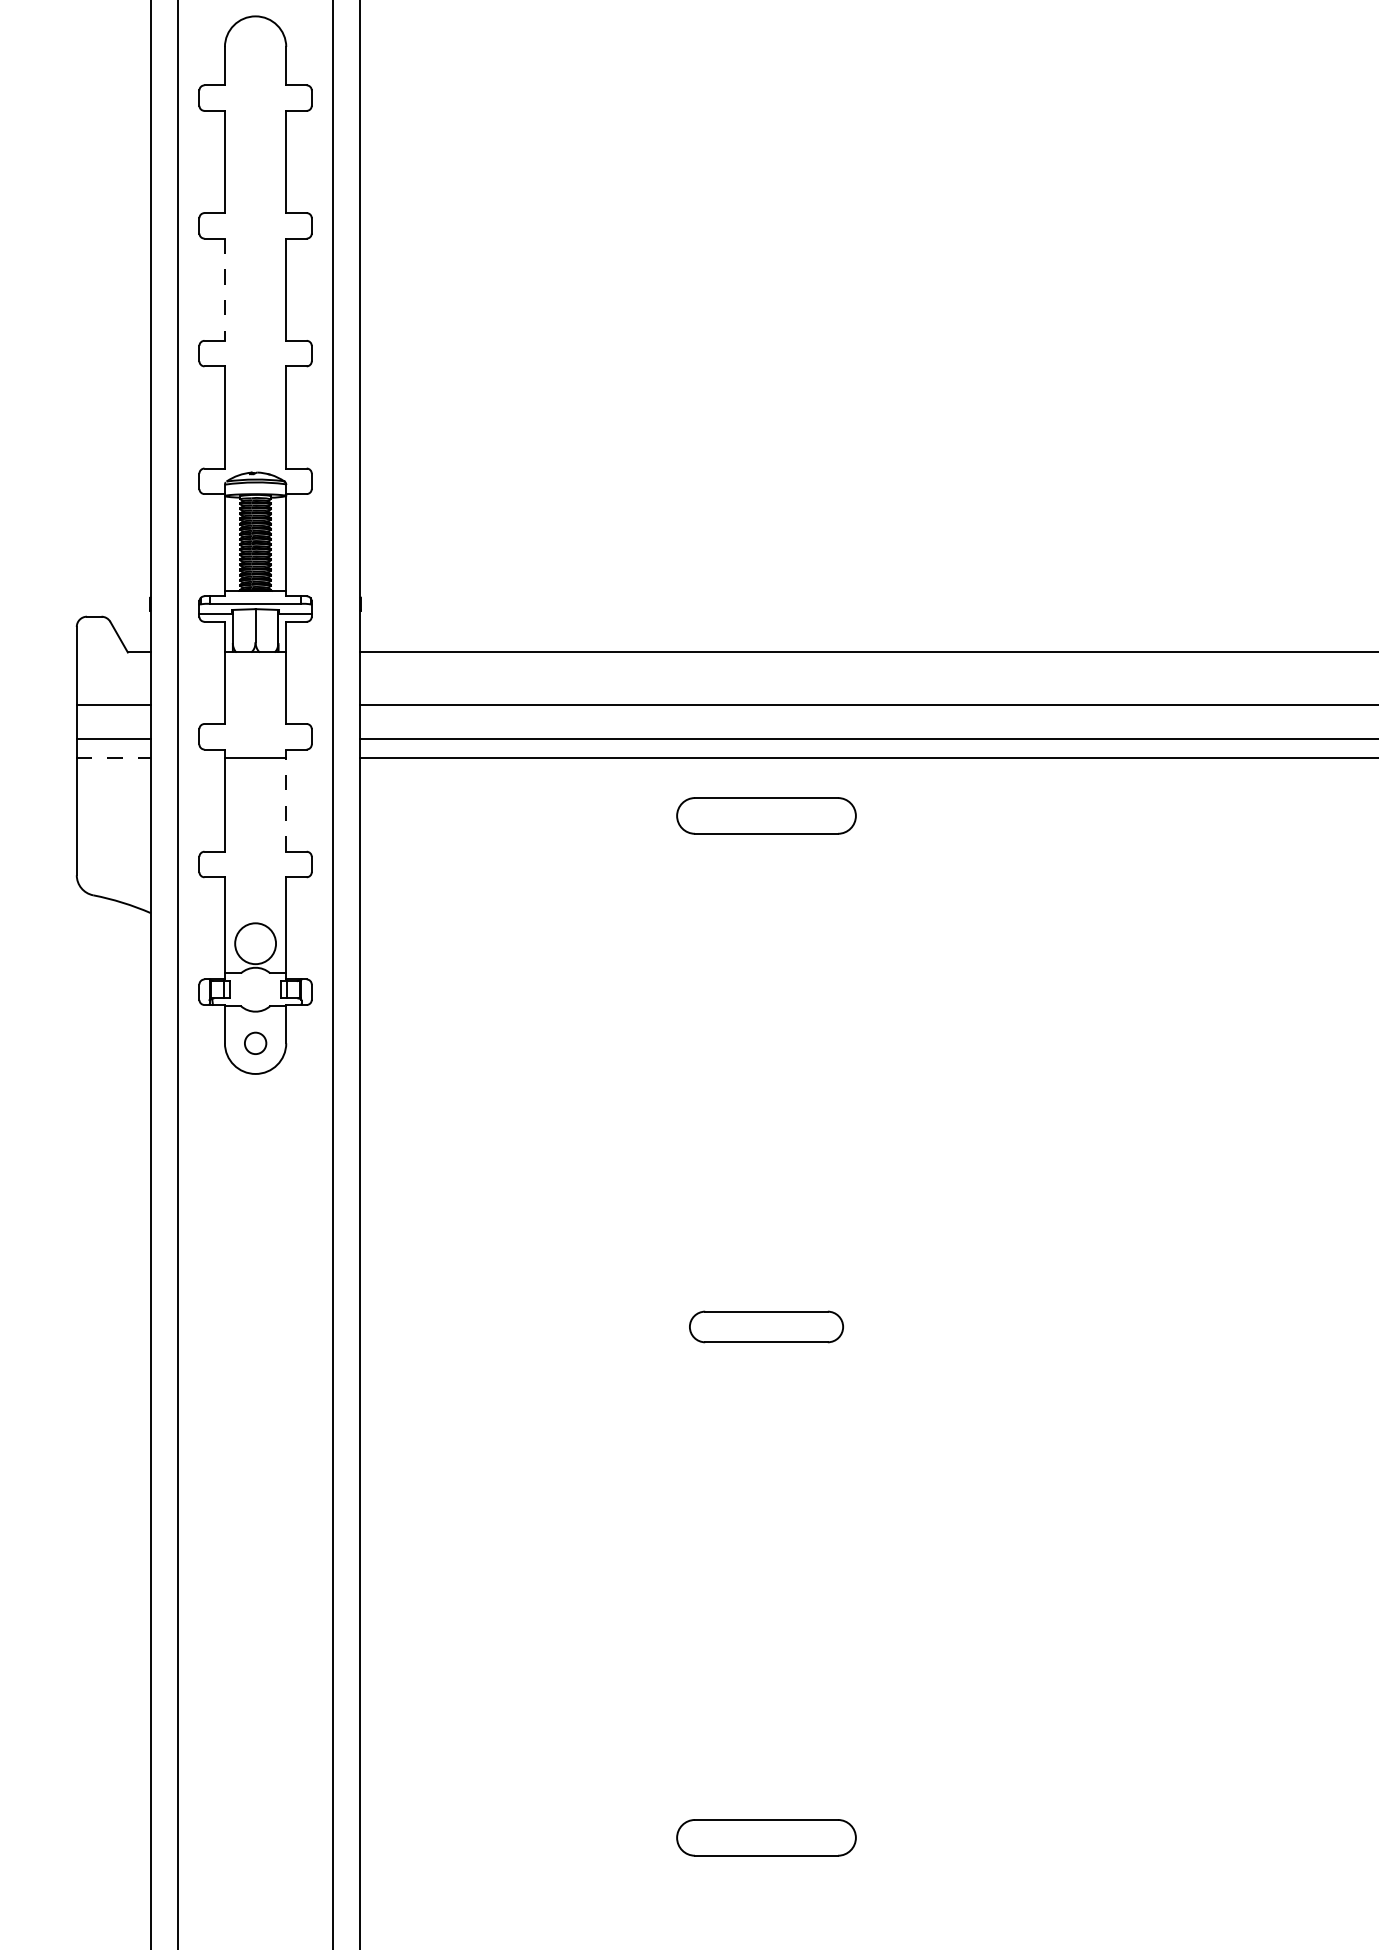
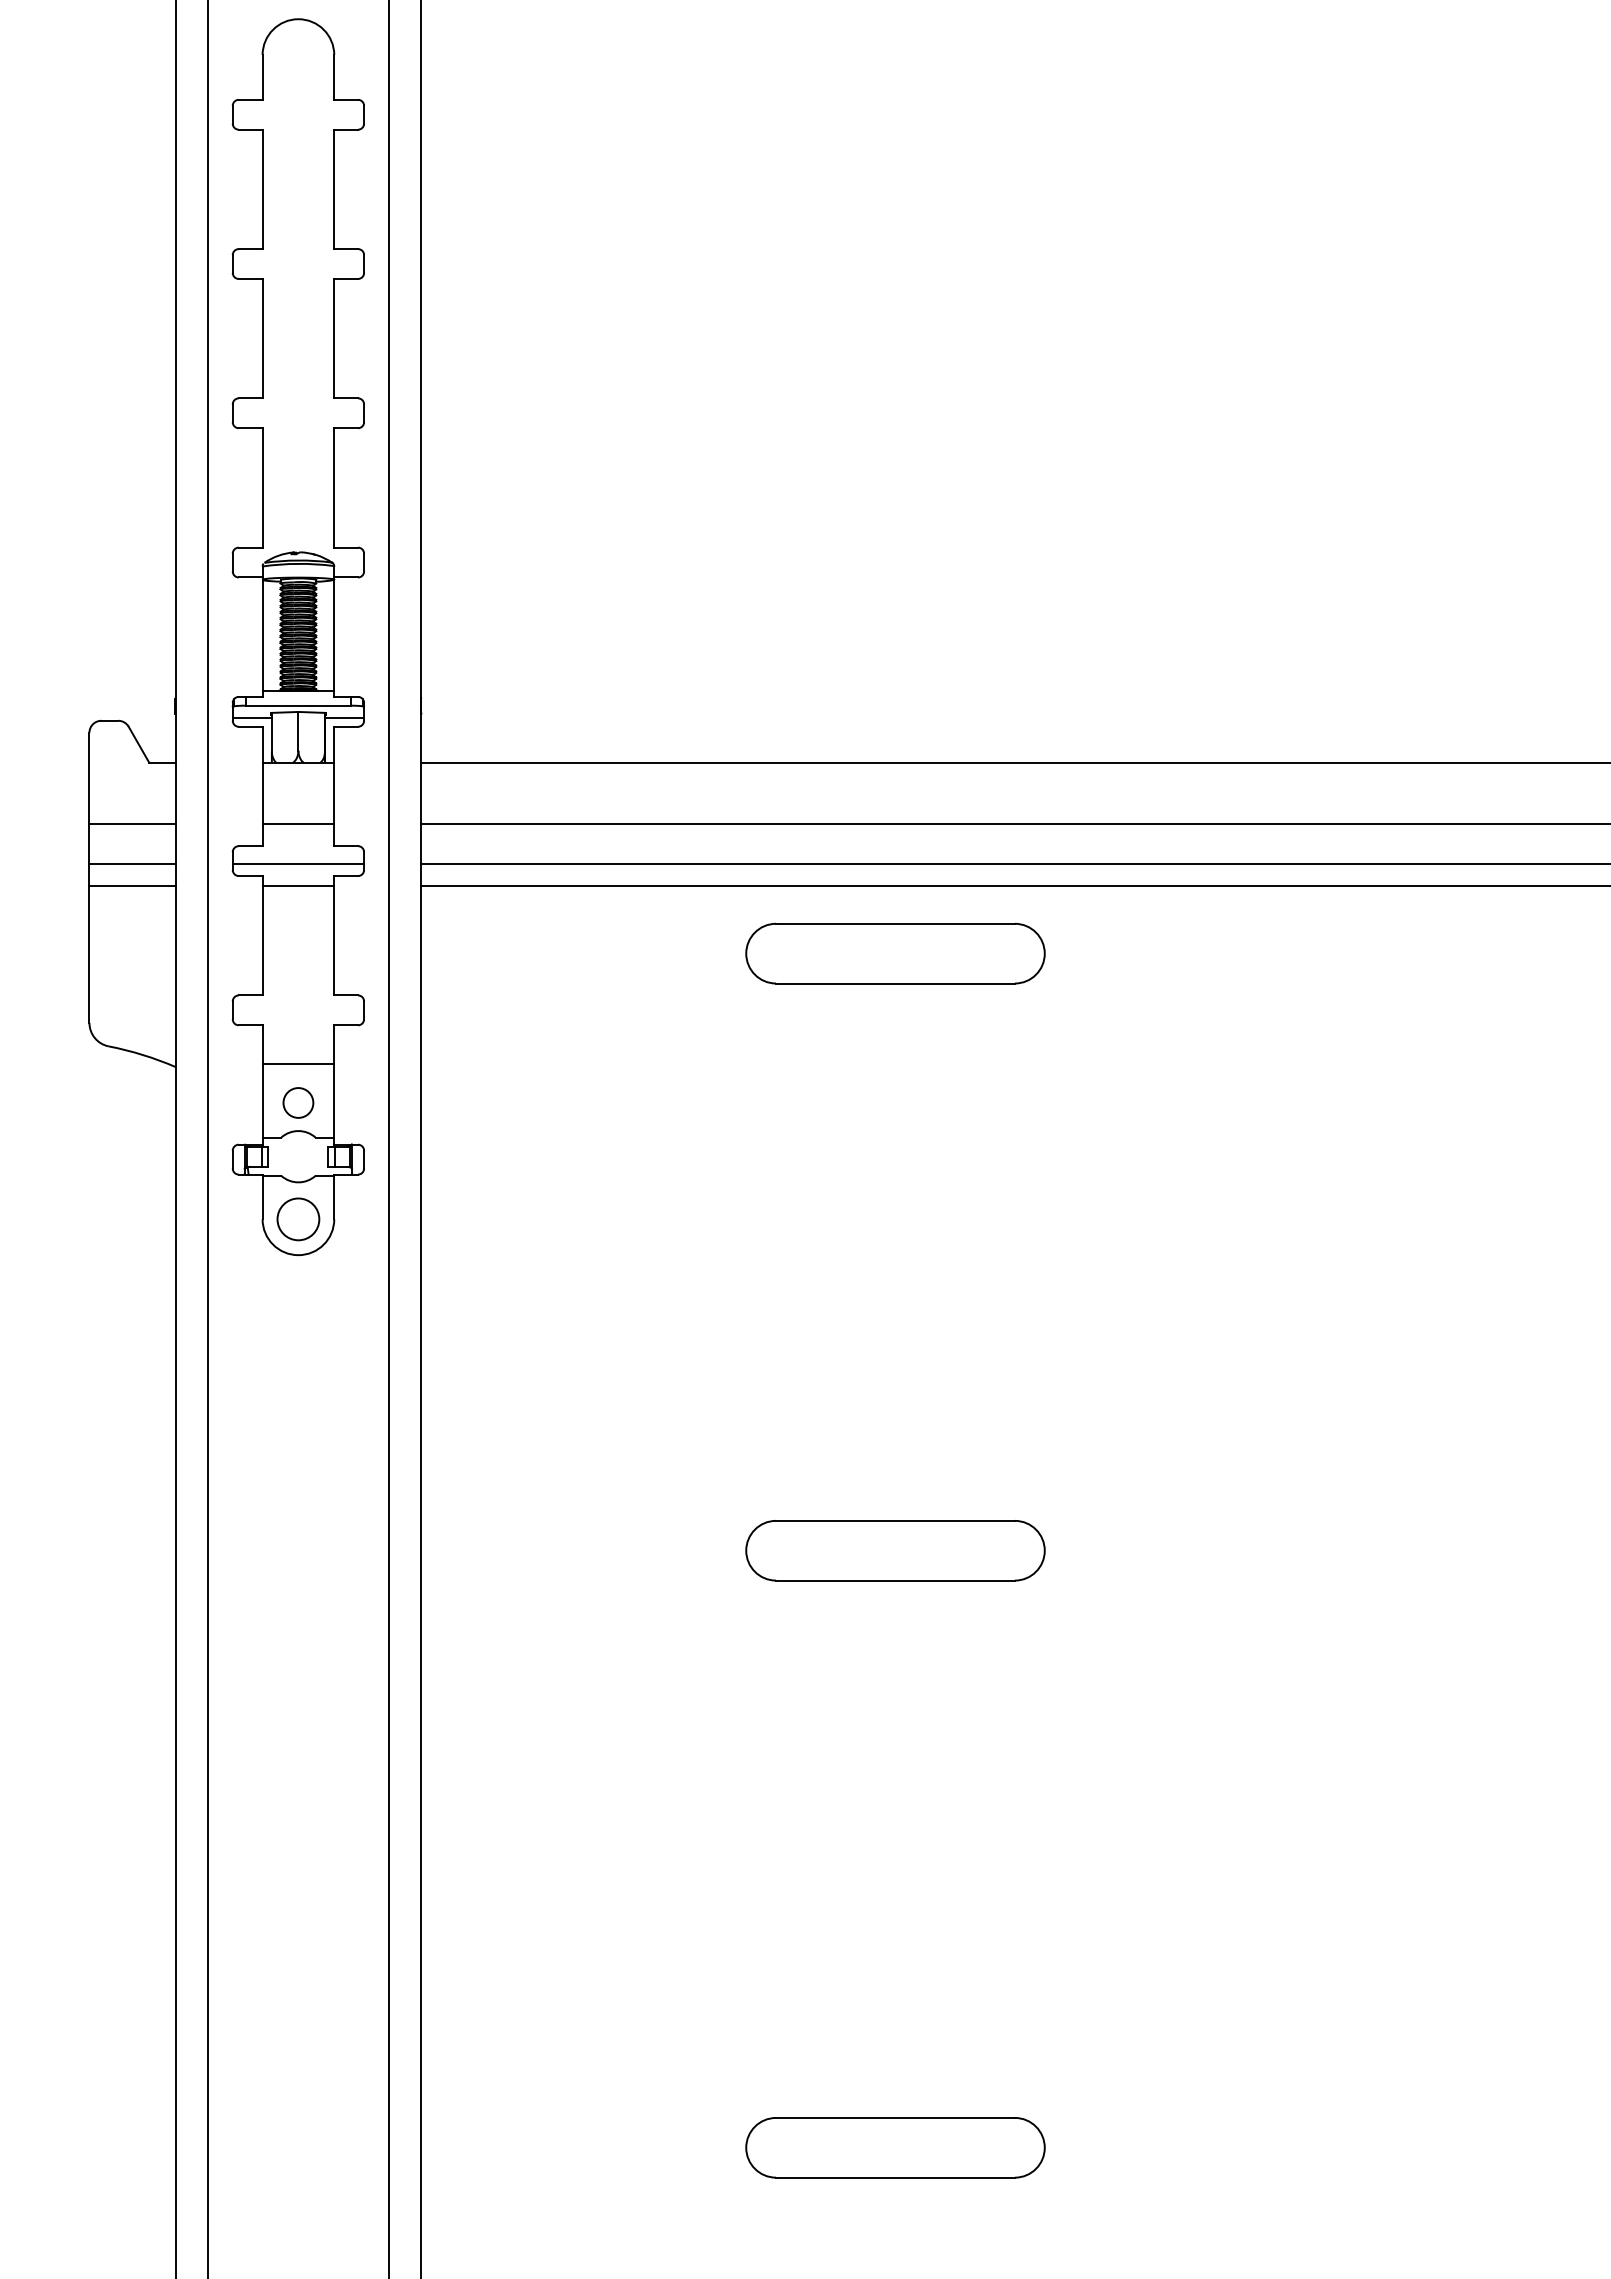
line: (224, 289) -> (262, 338), dashed -> solid
line: (255, 704) -> (298, 823), added
line: (255, 739) -> (298, 864), added
line: (114, 758) -> (133, 886), dashed -> solid
line: (286, 800) -> (334, 935), dashed -> solid
part: (766, 815) -> (895, 953), size x1.43
line: (255, 910) -> (298, 1064), added
circle: (255, 943) -> (298, 1102), size x0.62
circle: (255, 1043) -> (298, 1219), size x1.67
part: (766, 1326) -> (895, 1550), size x1.67
part: (766, 1837) -> (895, 2147), size x1.43

